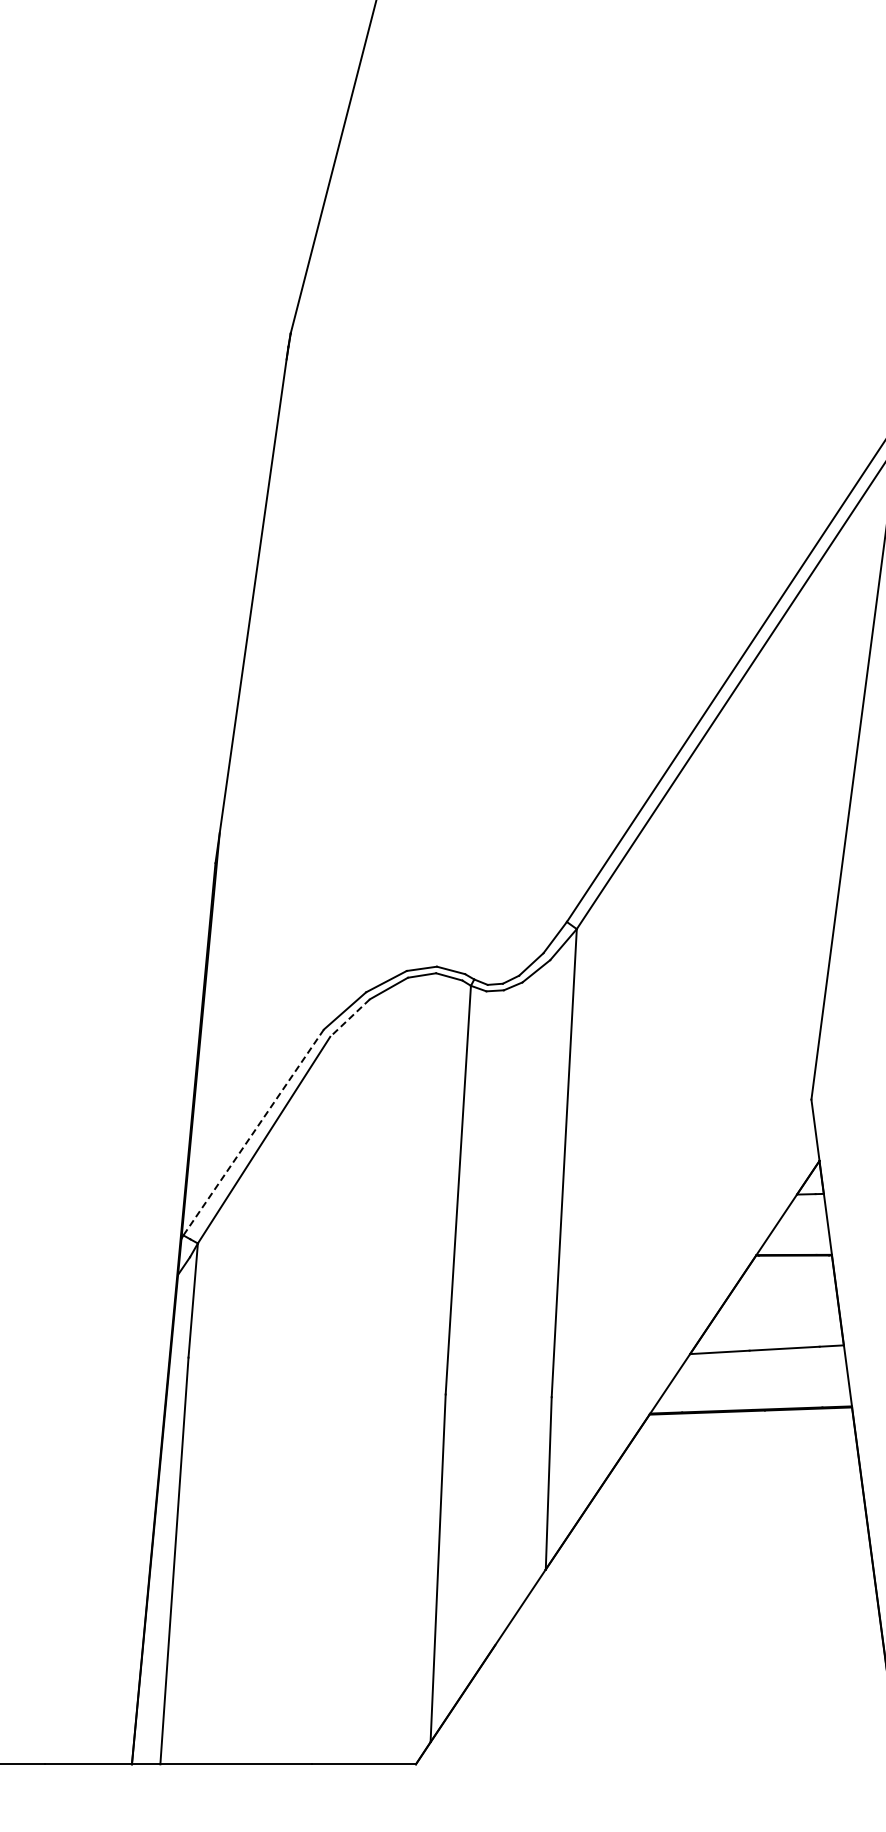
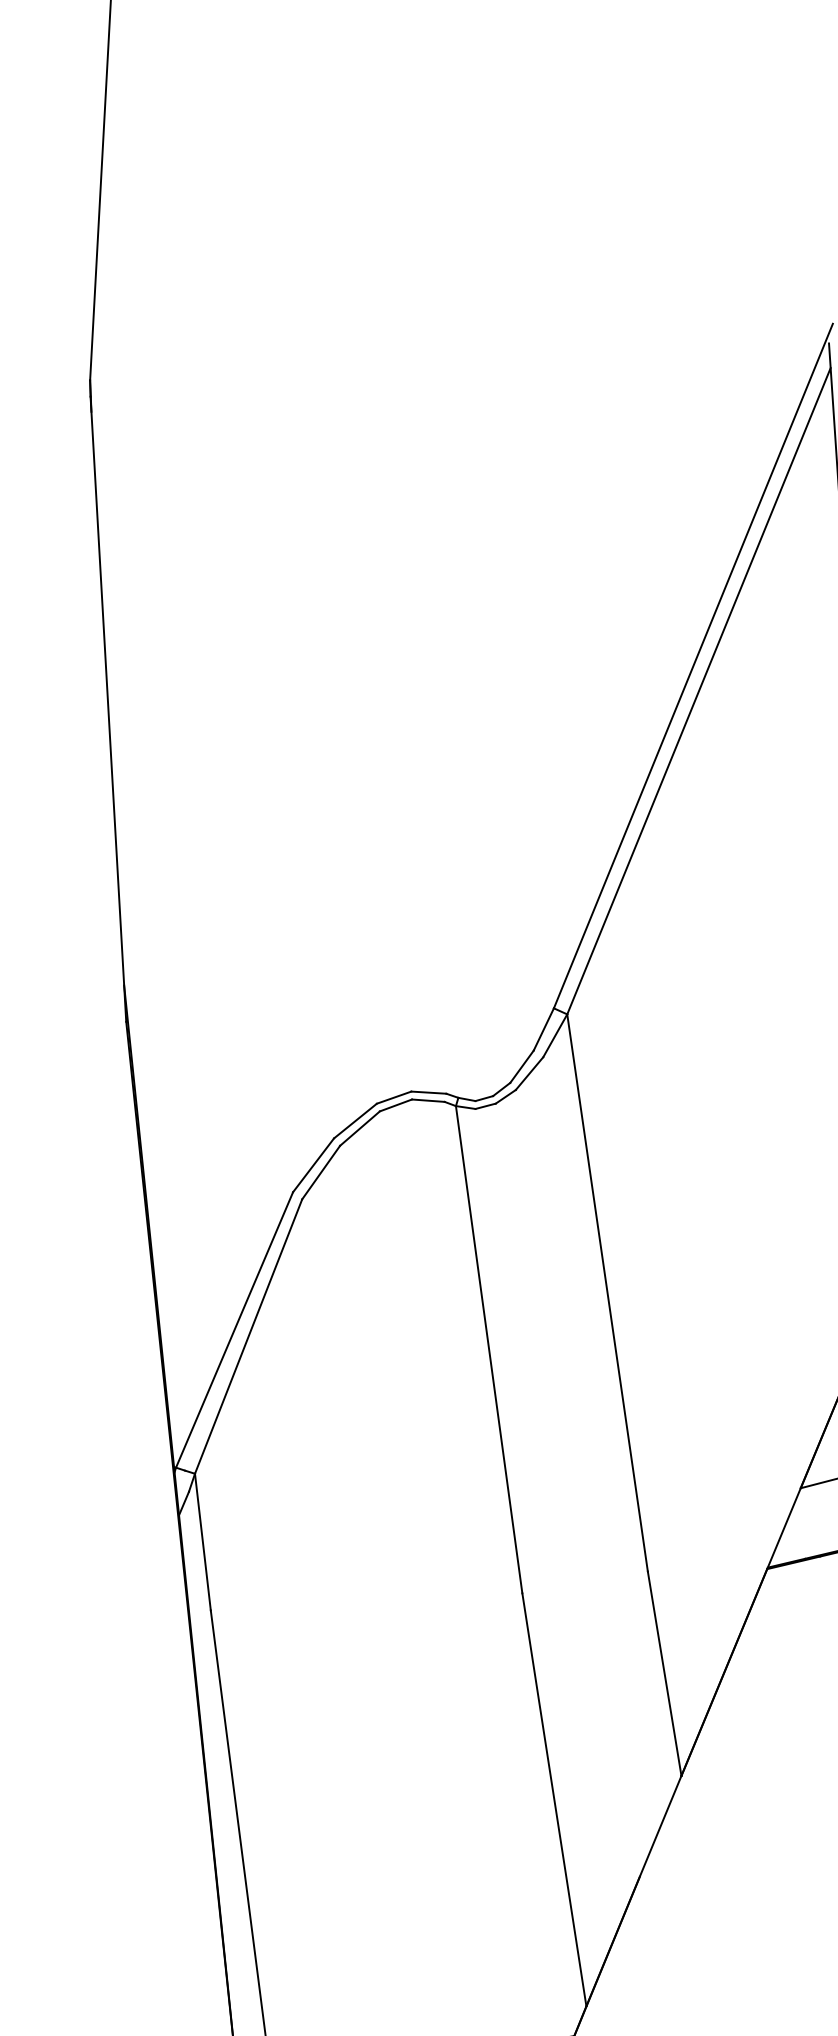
line: (349, 1018) -> (320, 1173), dashed -> solid
line: (253, 1132) -> (234, 1330), dashed -> solid

